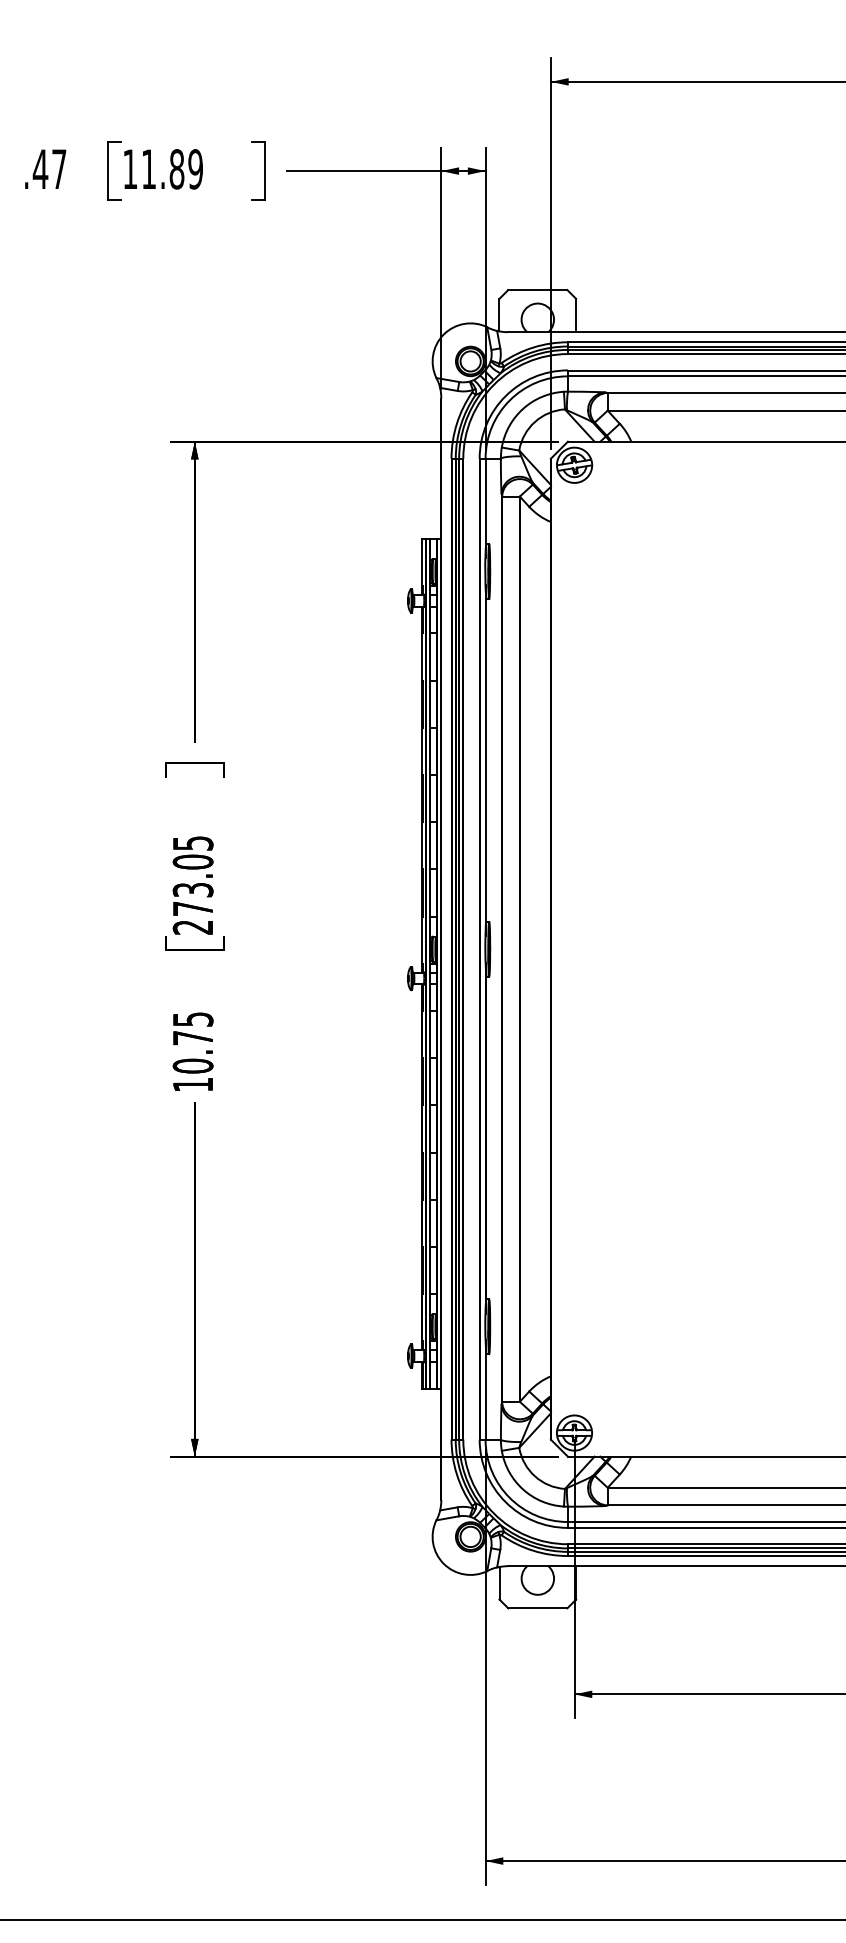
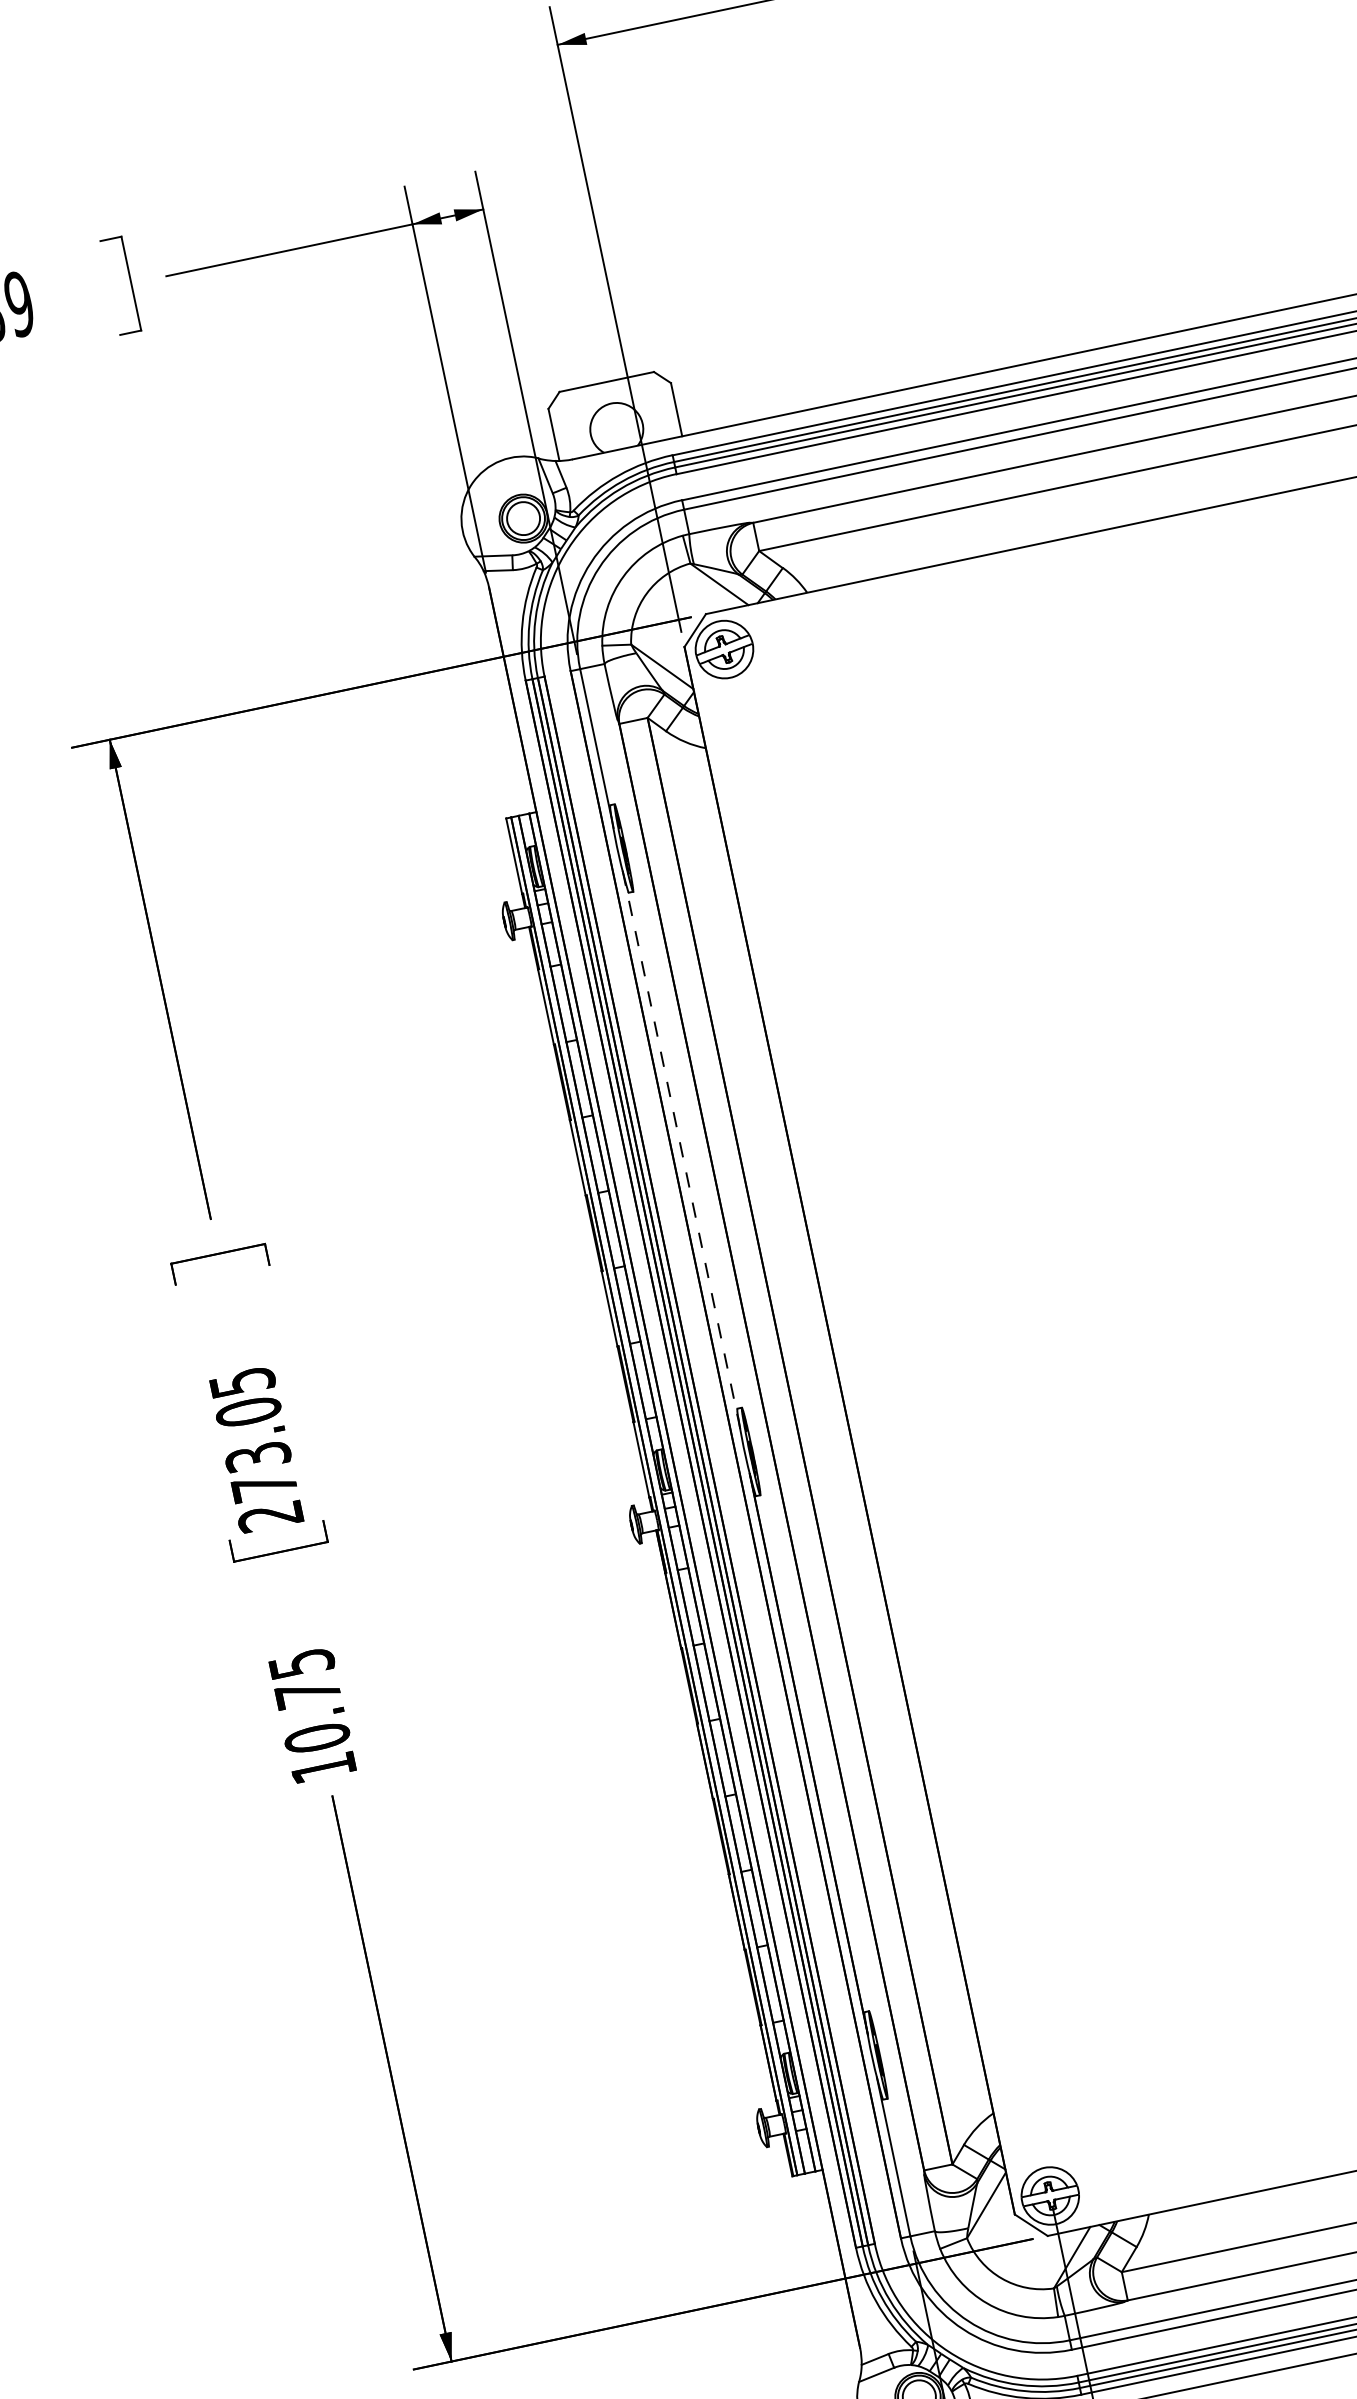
line: (485, 760) -> (681, 1151), solid -> dashed

